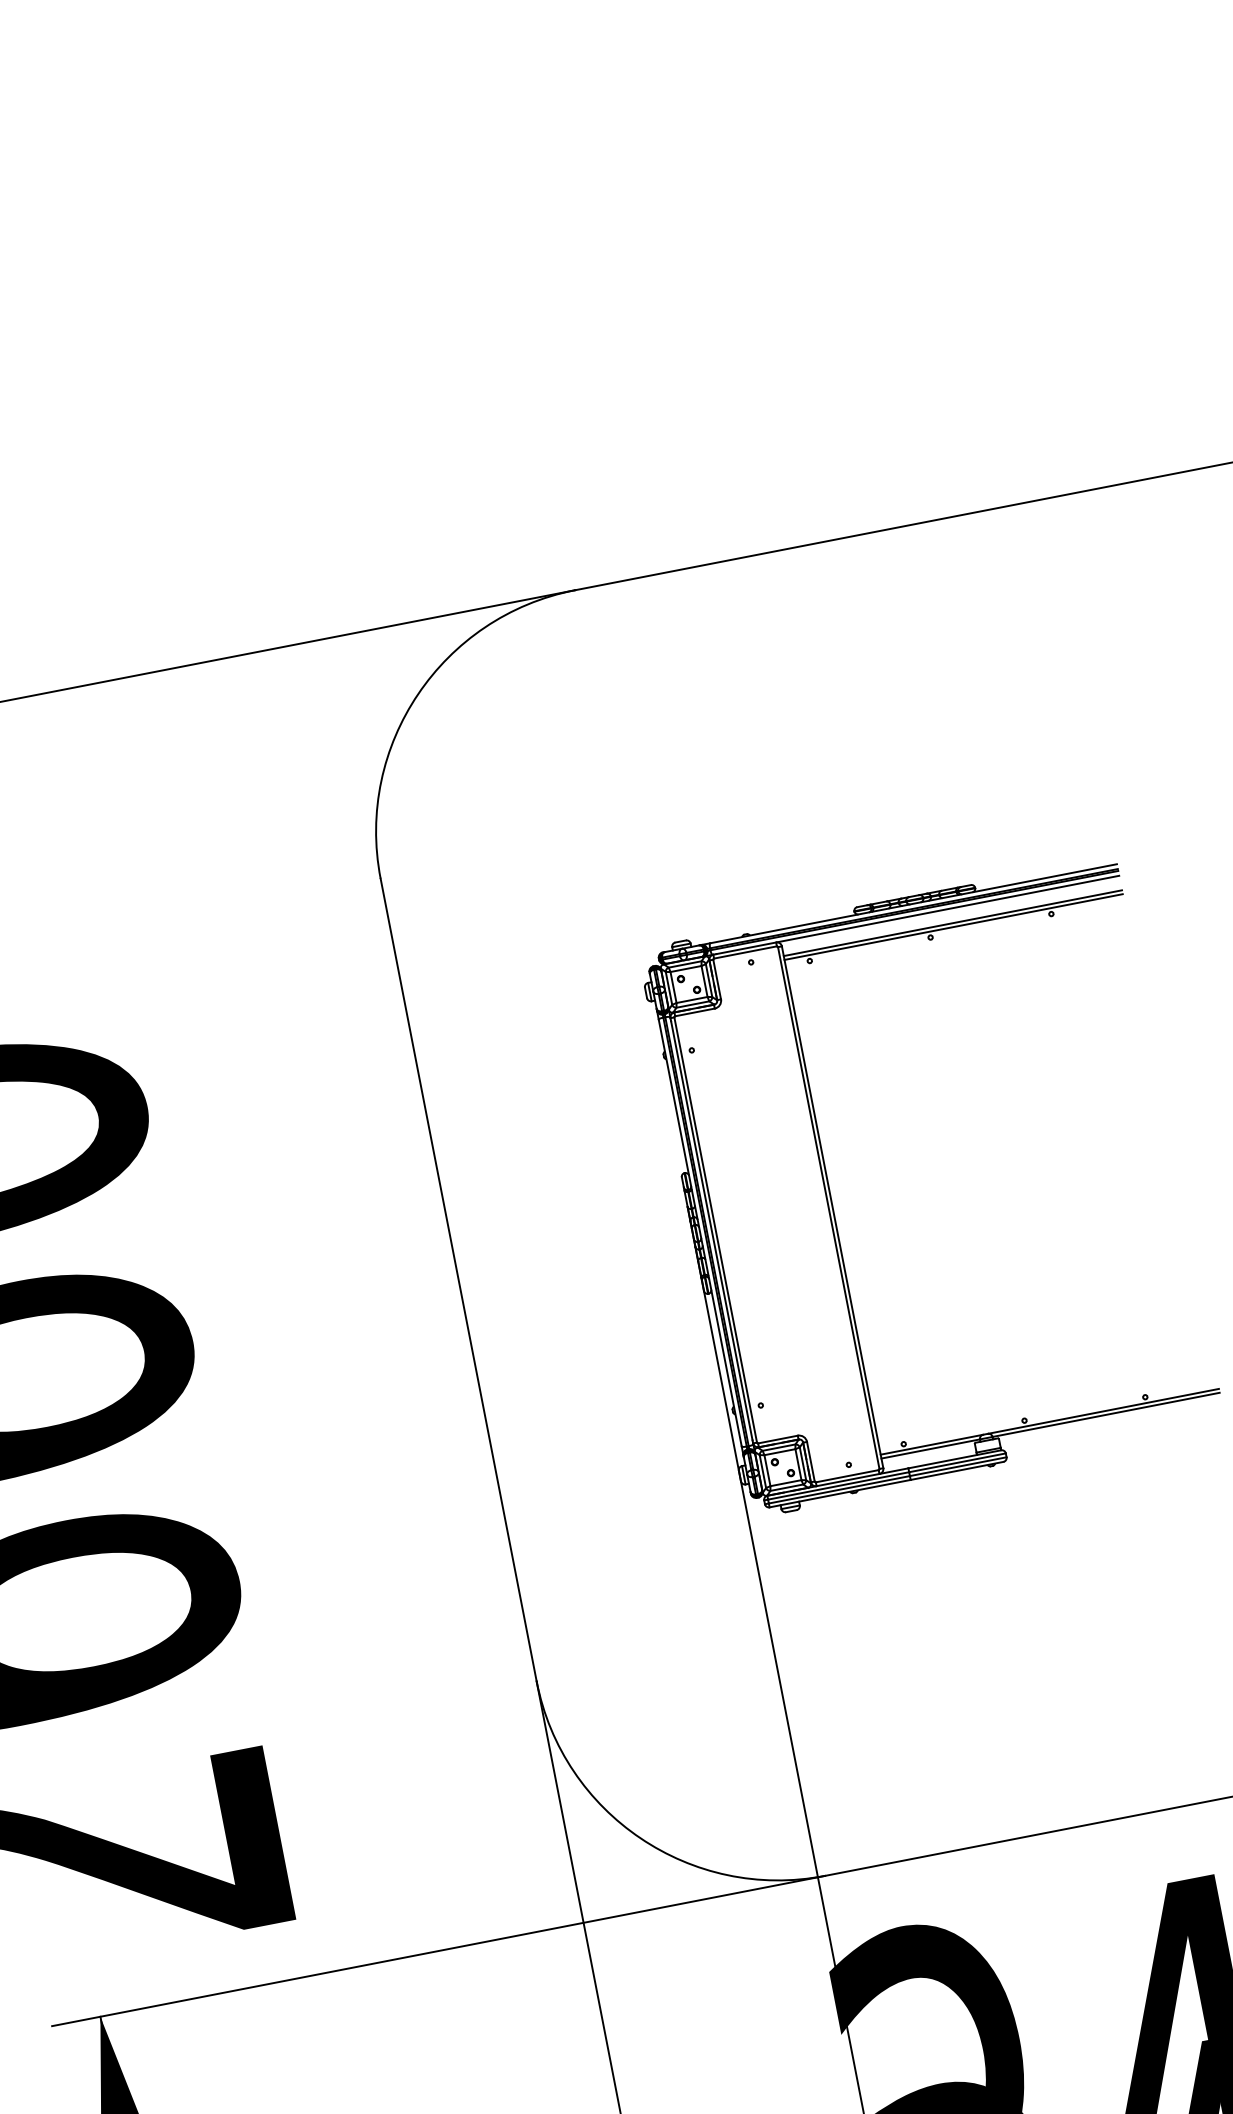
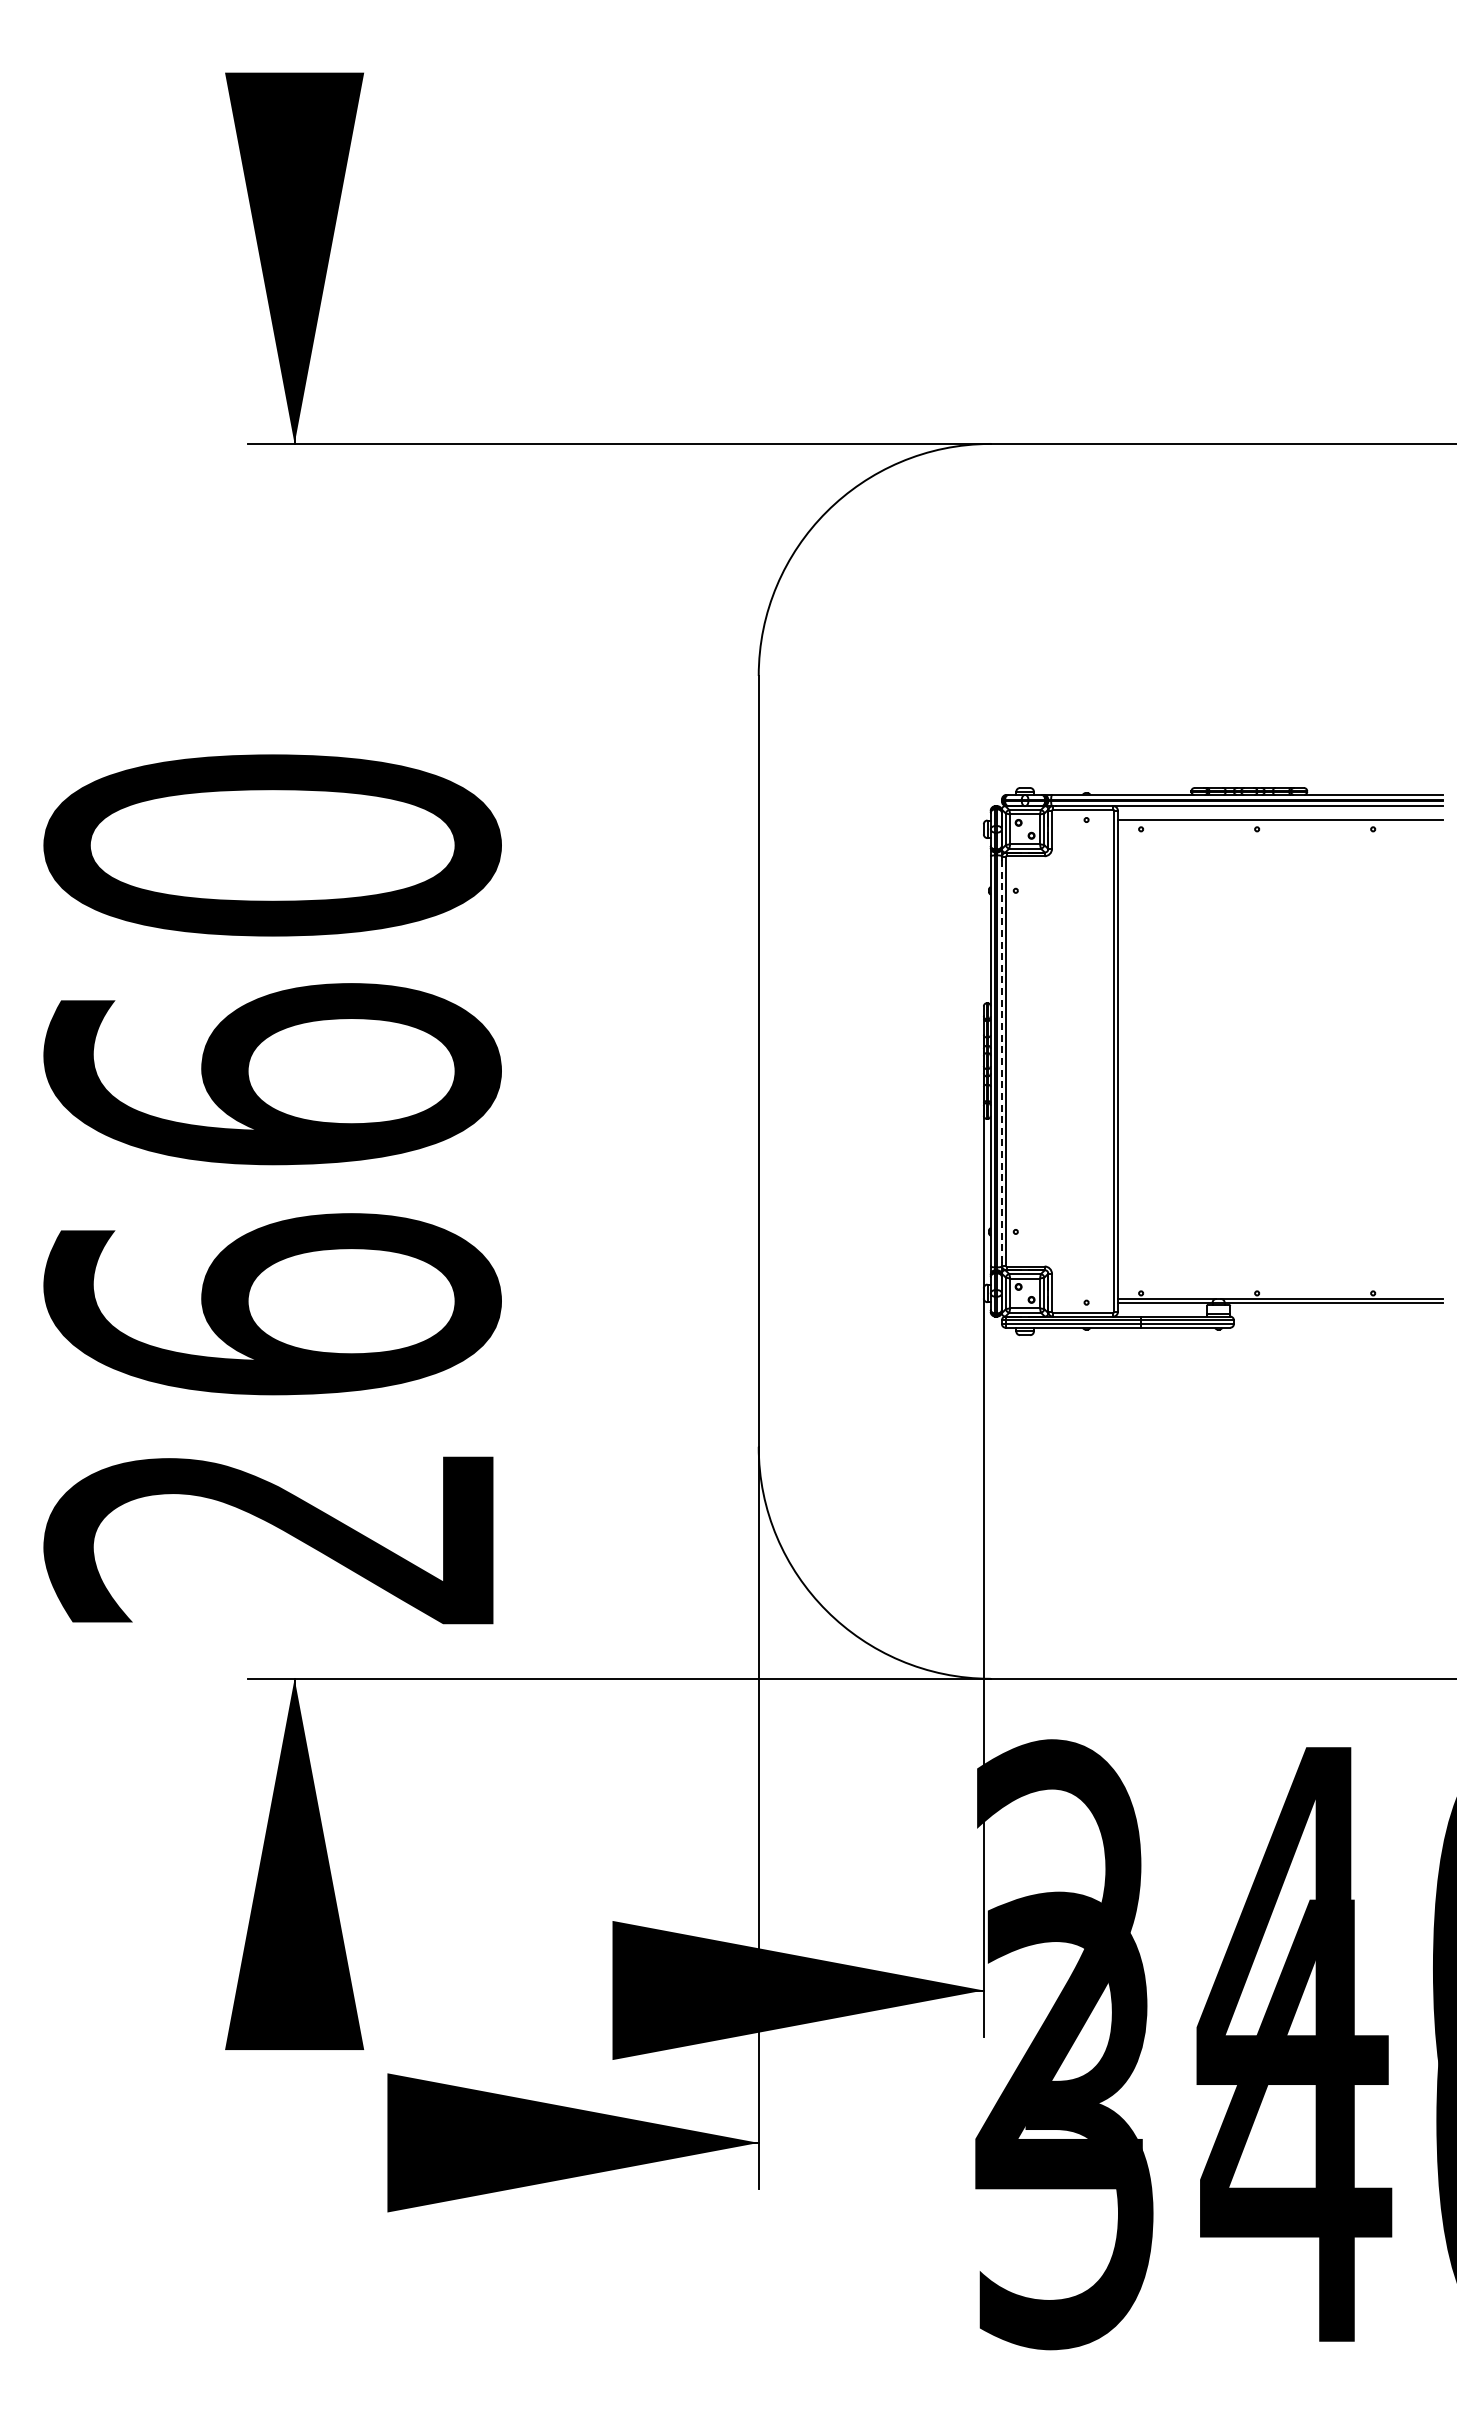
line: (952, 926) -> (1279, 823), removed
line: (711, 1230) -> (1001, 1061), solid -> dashed

